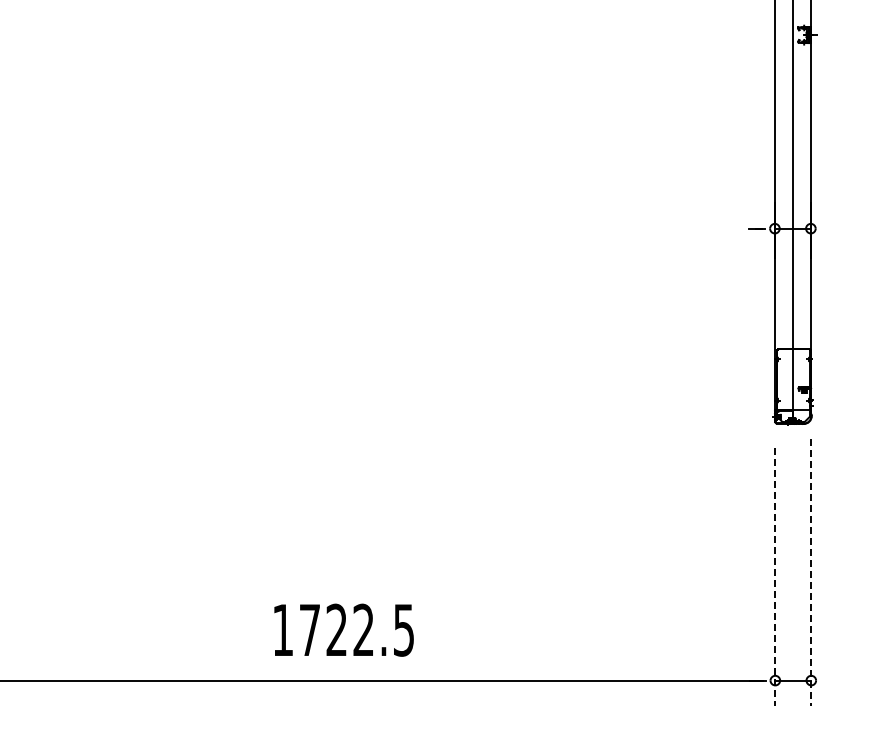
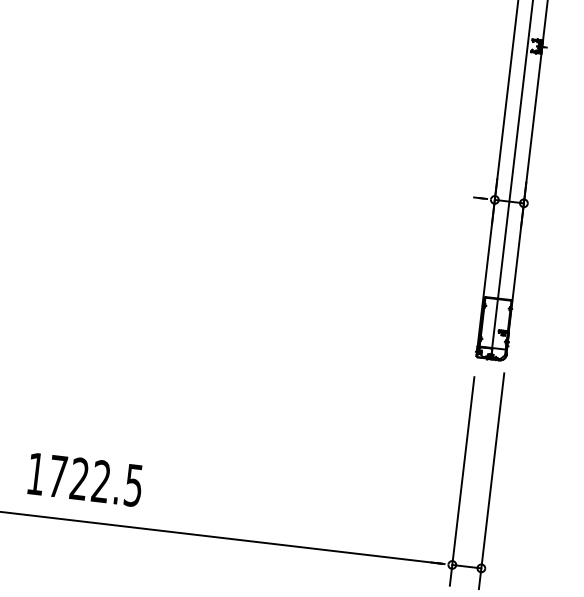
line: (811, 572) -> (491, 481), dashed -> solid
line: (775, 577) -> (462, 481), dashed -> solid
text: (343, 629) -> (85, 479), moved

